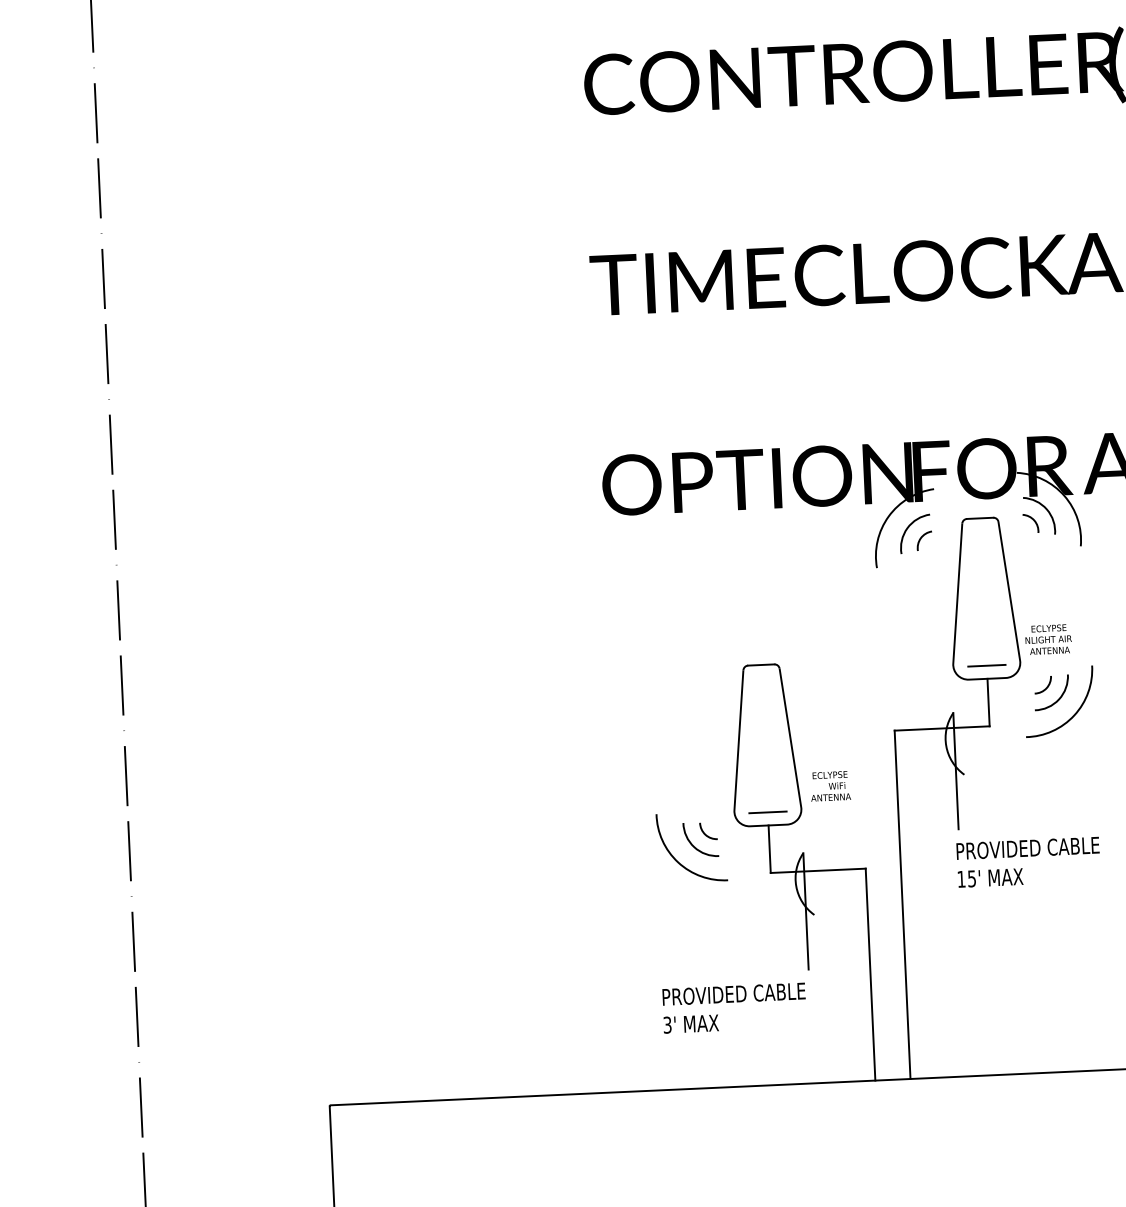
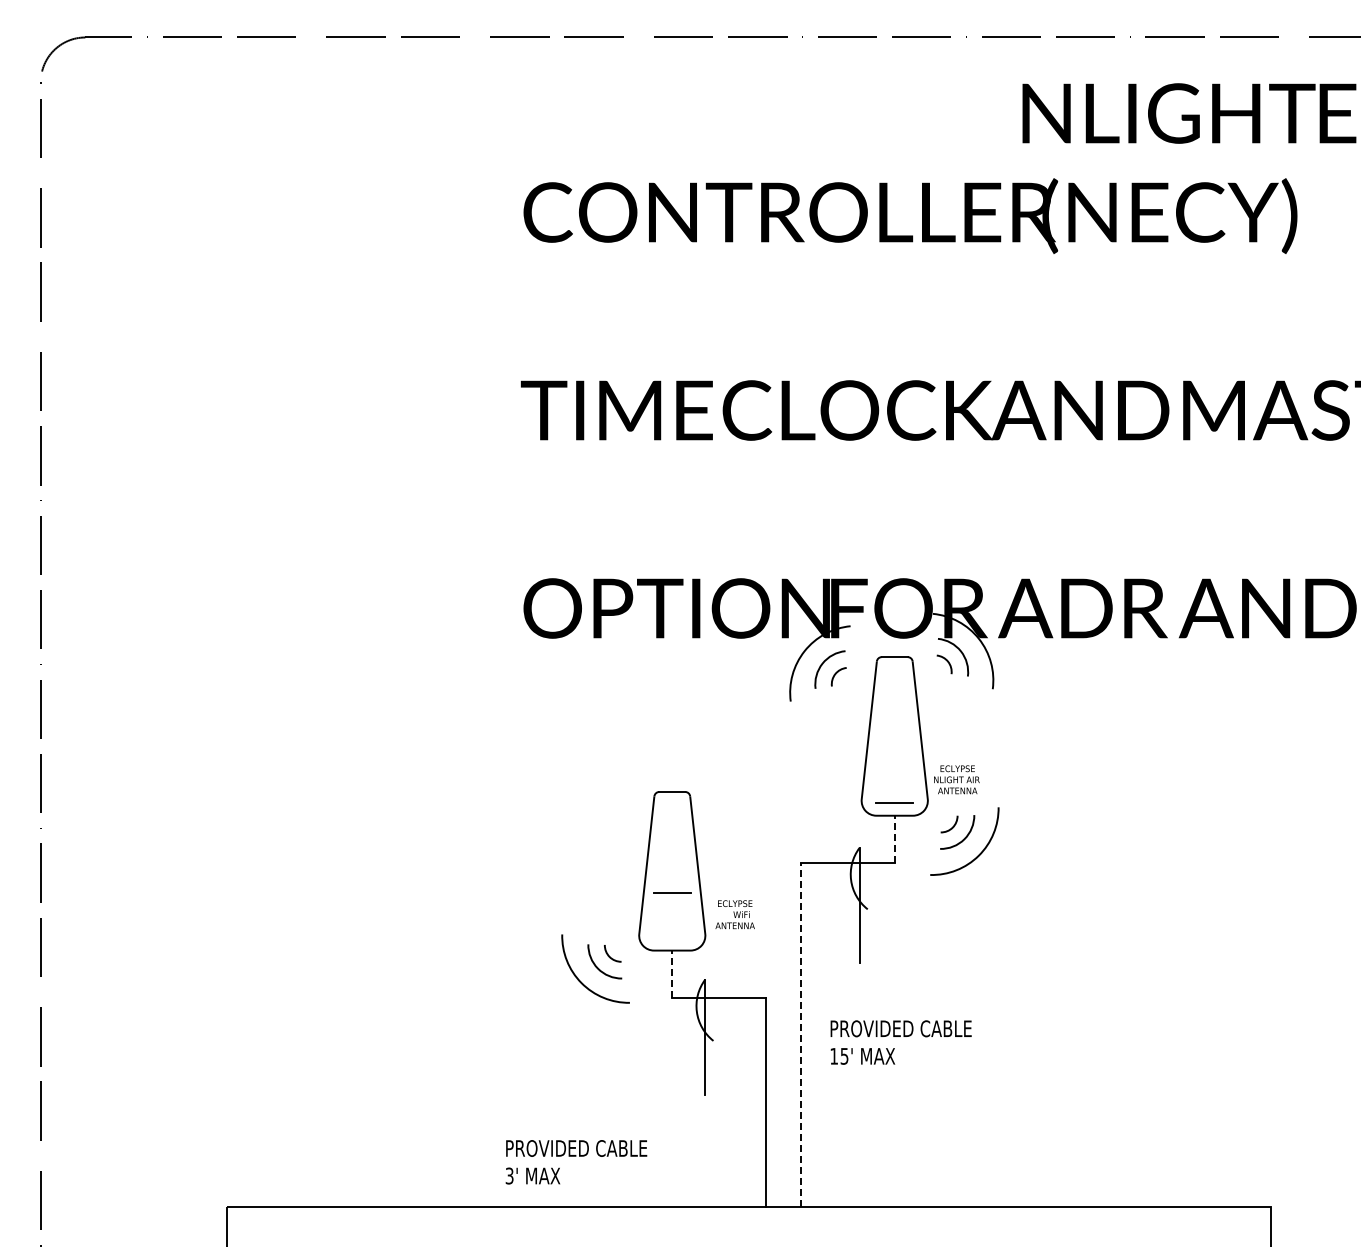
line: (988, 701) -> (894, 838), solid -> dashed
line: (768, 812) -> (672, 892), moved
line: (769, 848) -> (672, 973), solid -> dashed
text: (1027, 862) -> (900, 1042), moved
line: (902, 904) -> (800, 1034), solid -> dashed
text: (734, 1008) -> (576, 1162), moved

